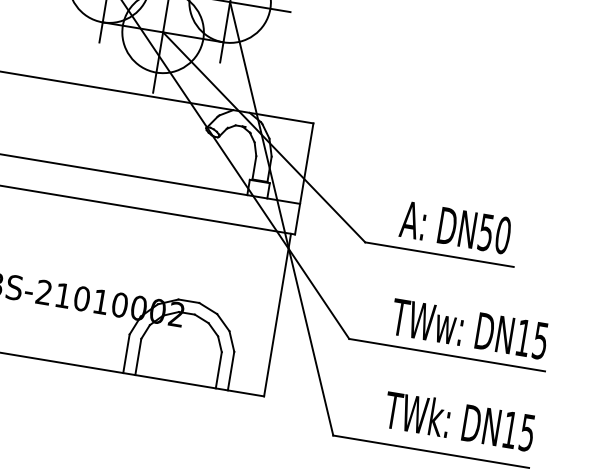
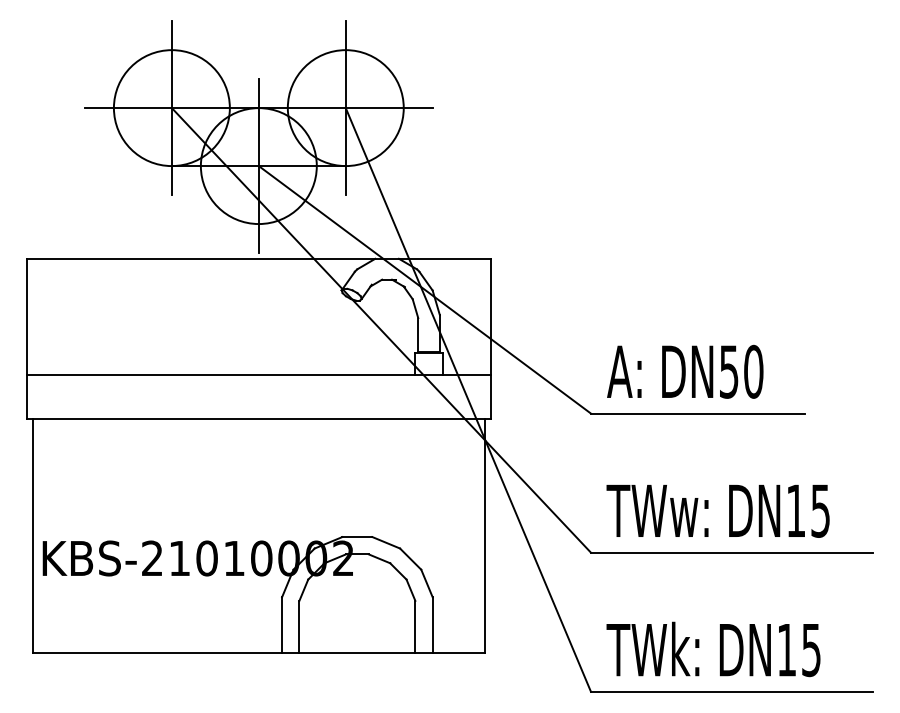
text: (455, 227) -> (685, 371), moved
text: (468, 329) -> (717, 511), moved
text: (459, 421) -> (713, 649), moved

